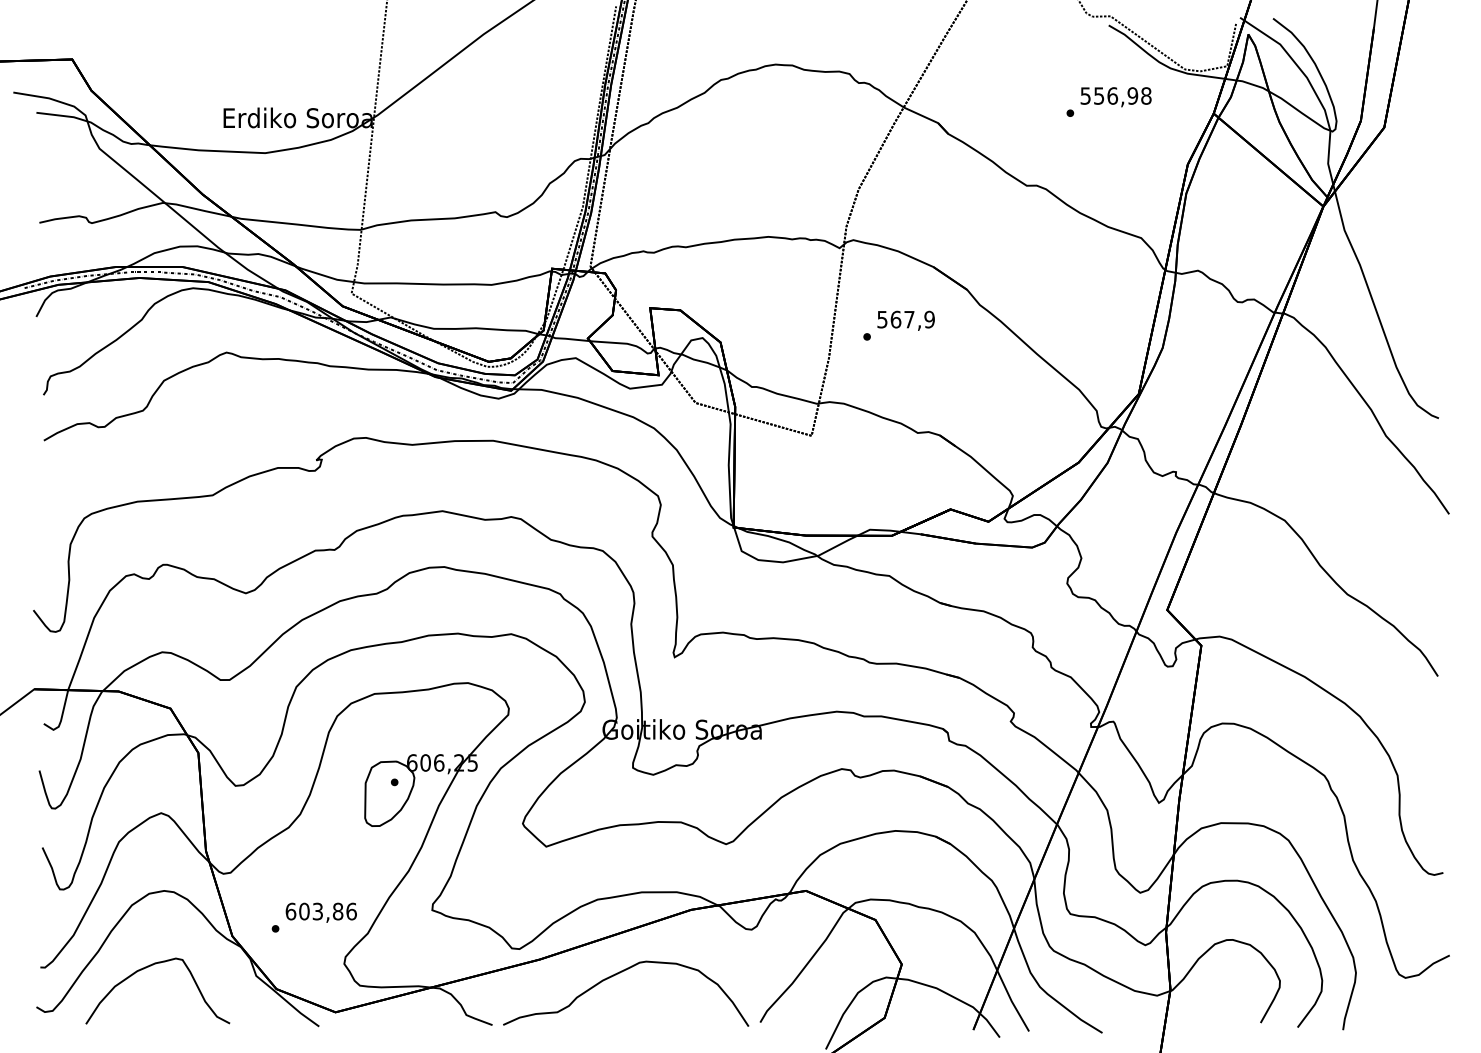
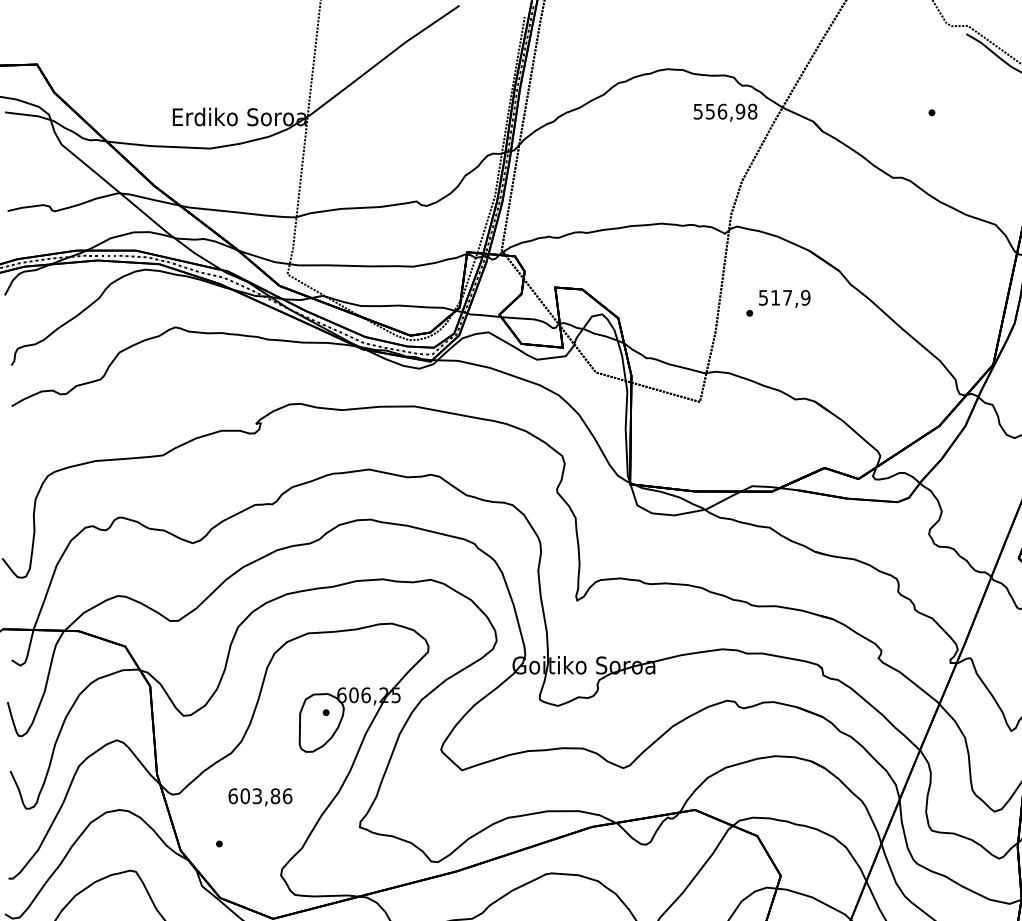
text: (1115, 97) -> (724, 113), moved
text: (895, 319) -> (775, 297), 567,9 -> 517,9
text: (320, 912) -> (259, 797), moved

